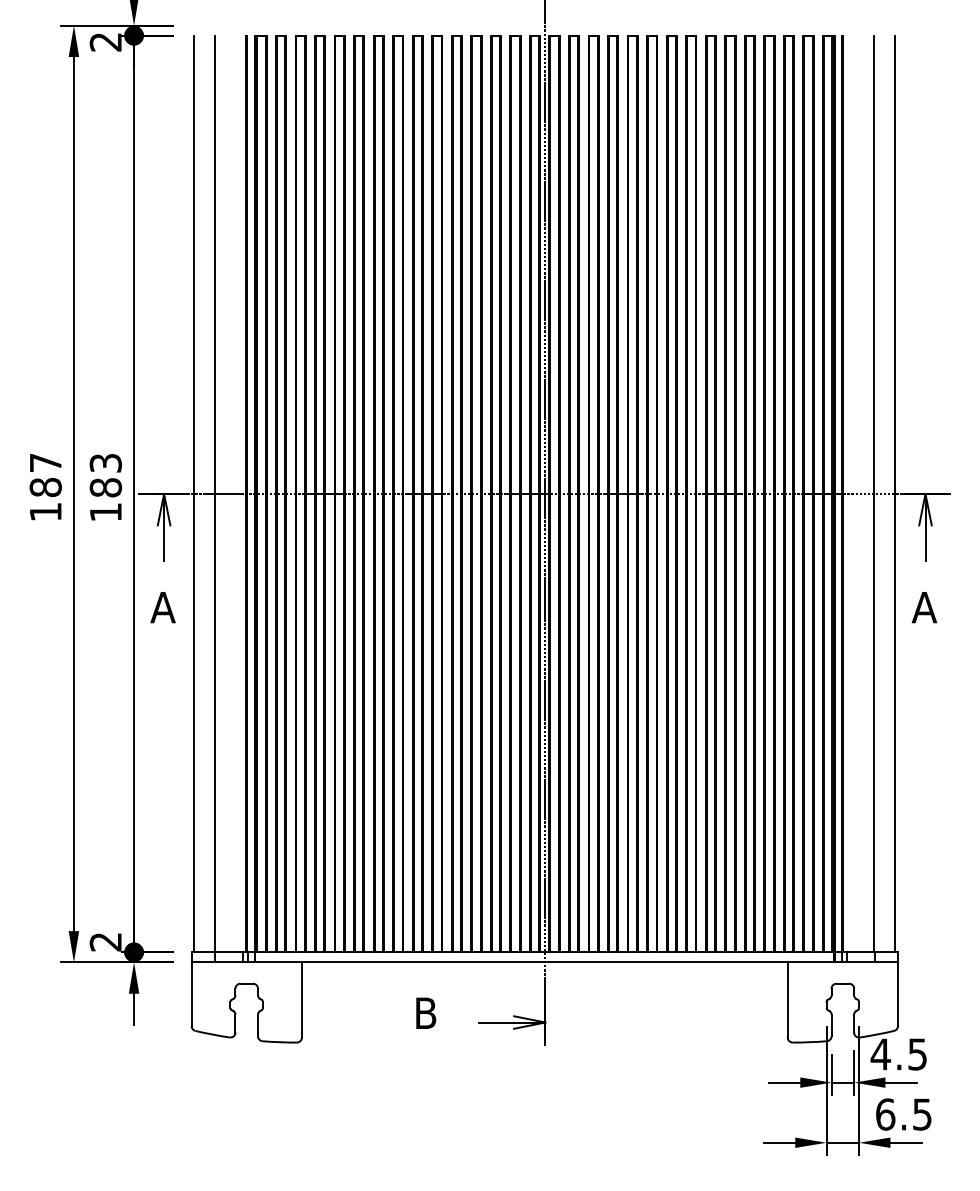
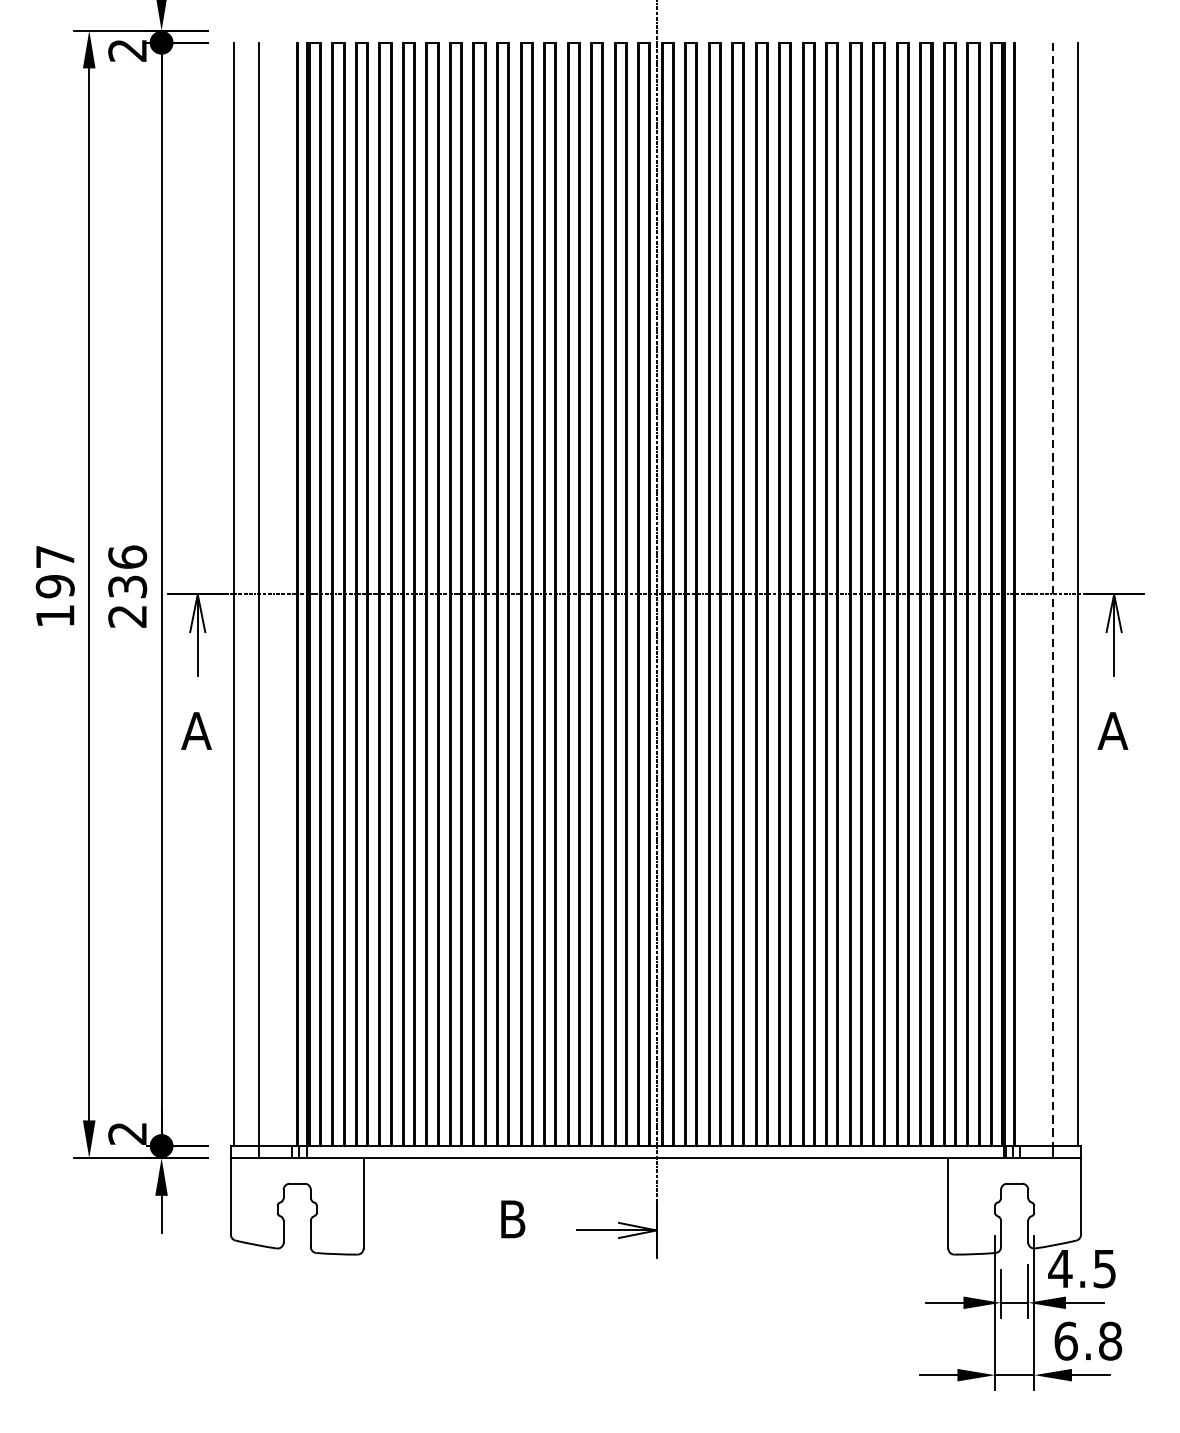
text: (45, 487) -> (54, 586), 187 -> 197
text: (105, 487) -> (127, 586), 183 -> 236
line: (874, 494) -> (1052, 594), solid -> dashed
text: (922, 1114) -> (1110, 1341), 6.5 -> 6.8

